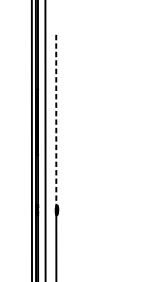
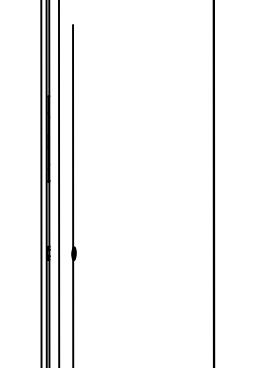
line: (56, 121) -> (73, 137), dashed -> solid

